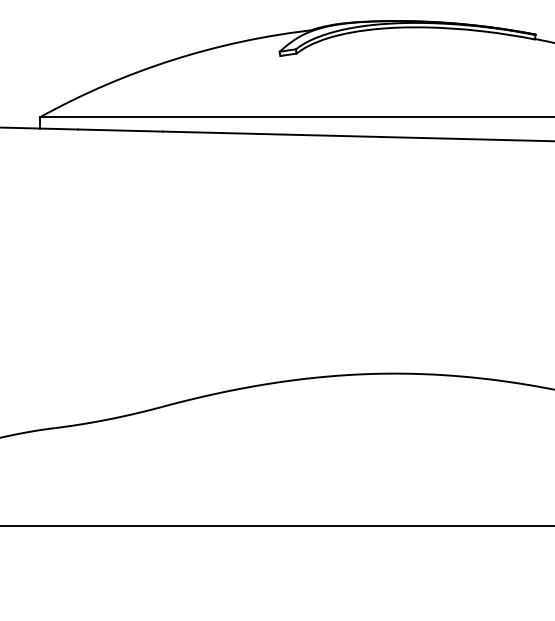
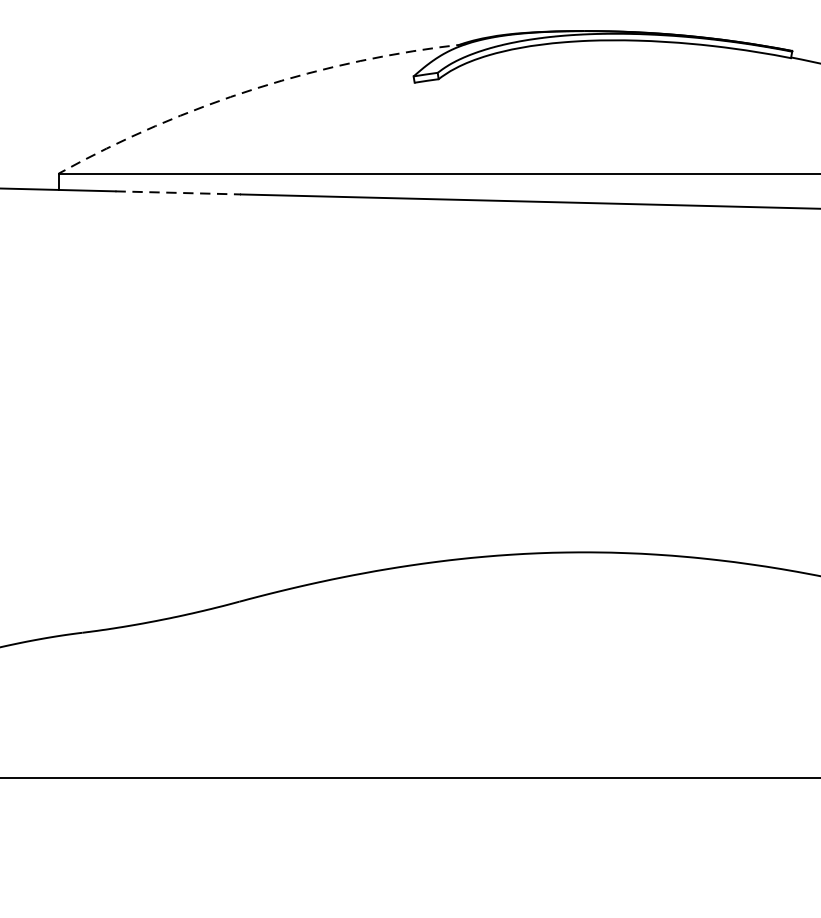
arc: (173, 59) -> (256, 87), solid -> dashed
line: (120, 130) -> (178, 192), solid -> dashed

